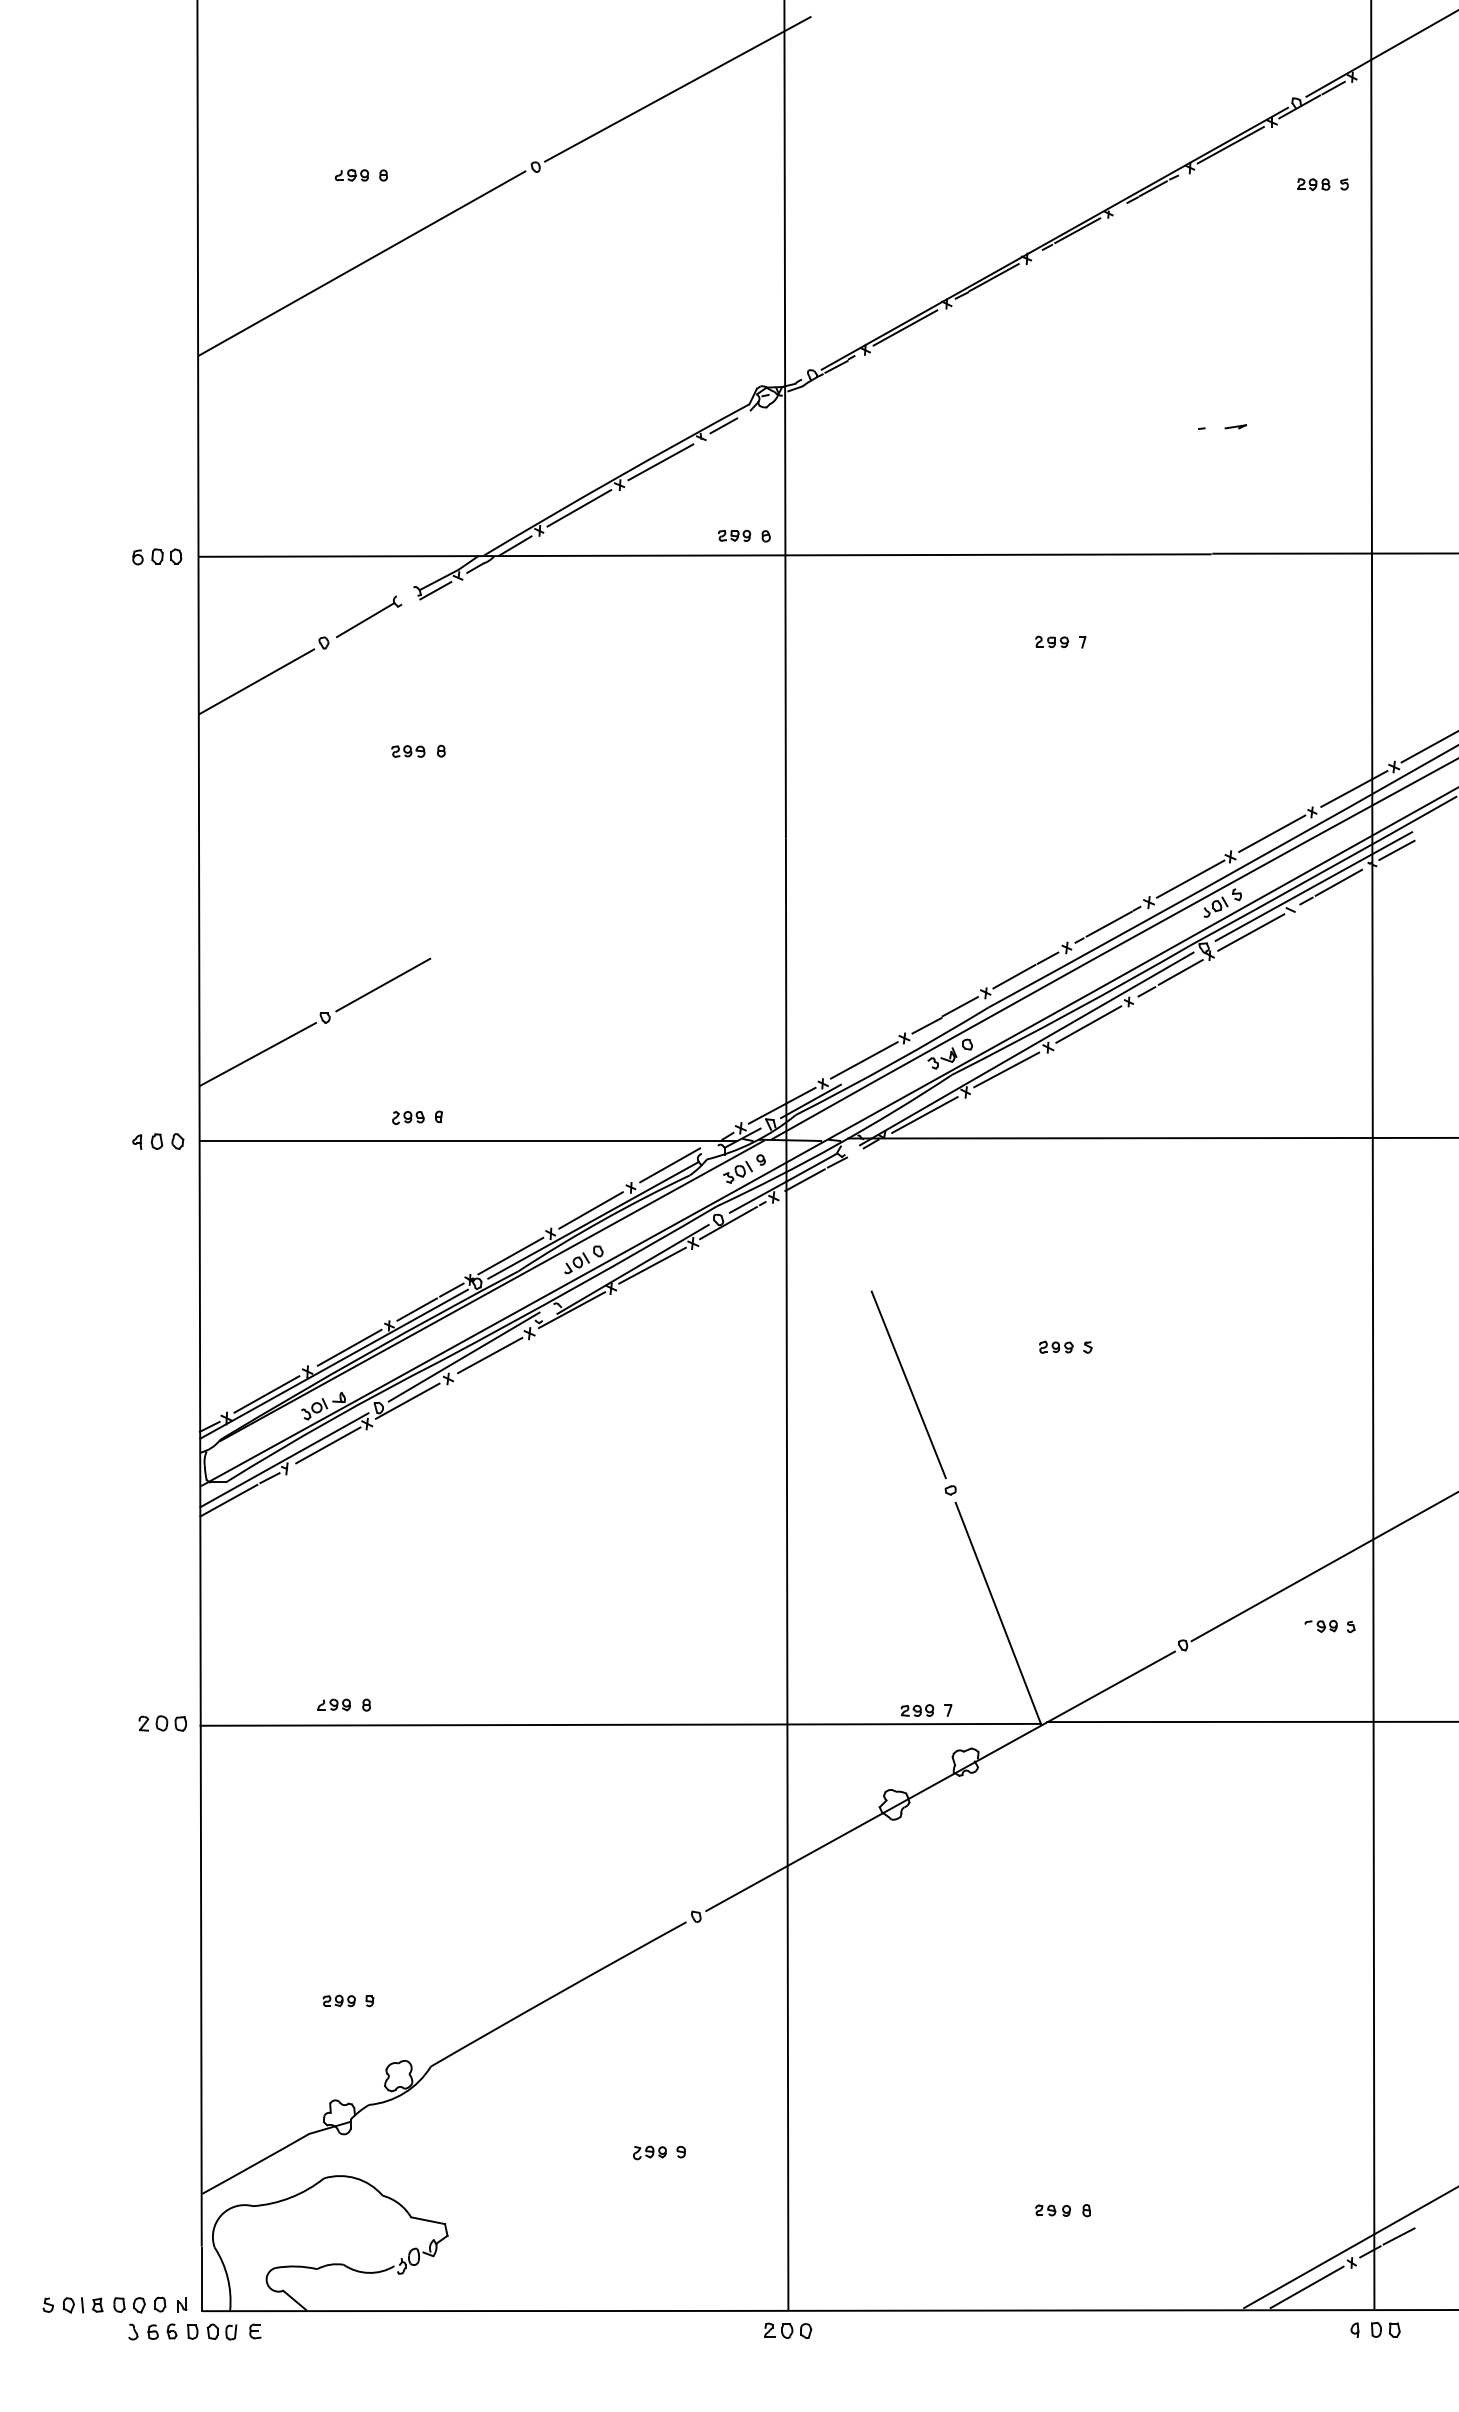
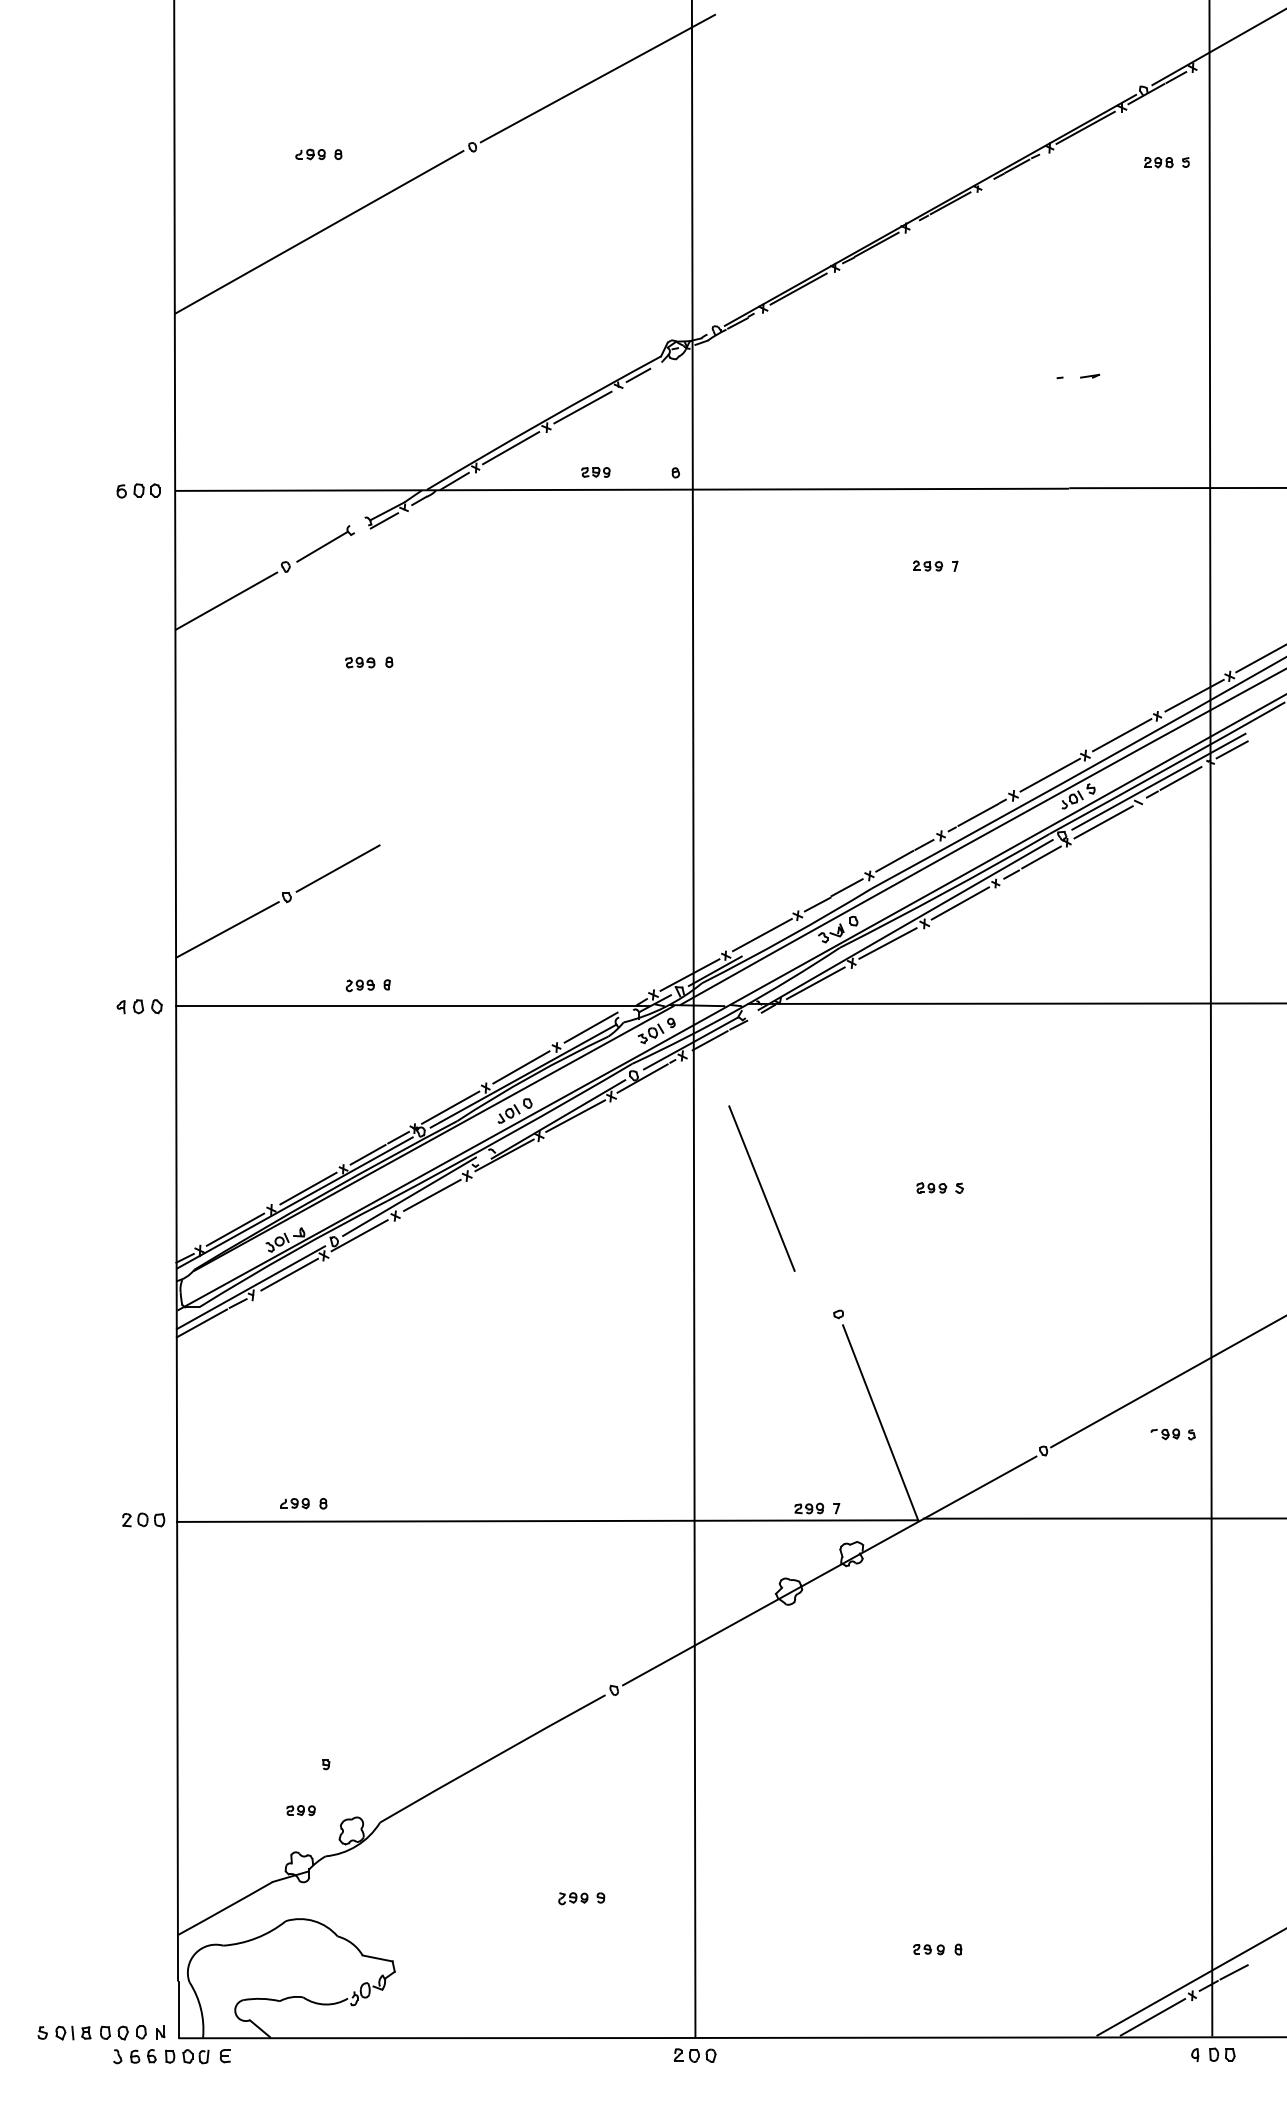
part: (734, 535) -> (595, 472), moved
line: (908, 1384) -> (761, 1188), moved
part: (338, 2000) -> (300, 1810), moved

